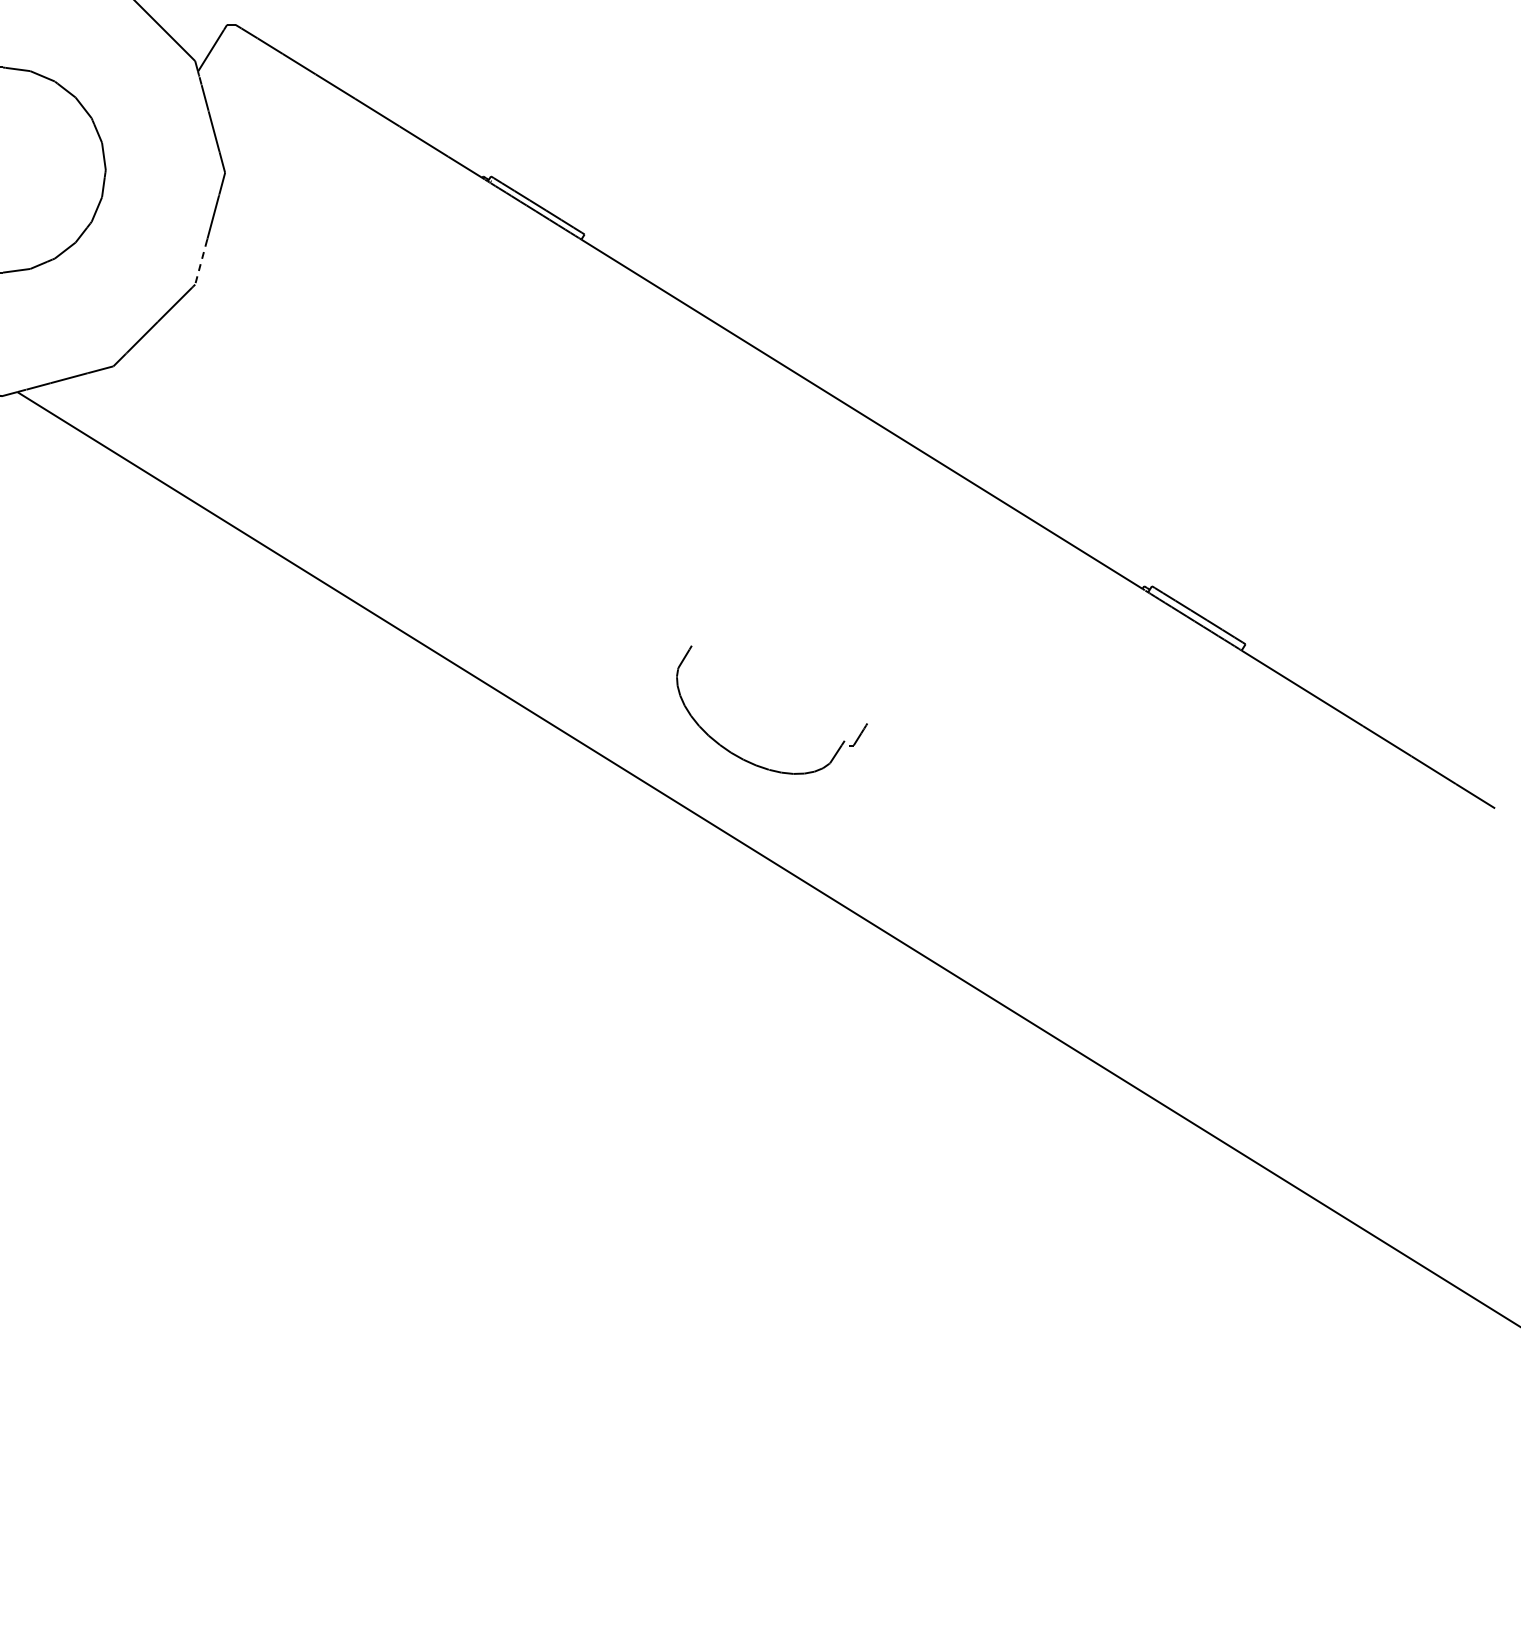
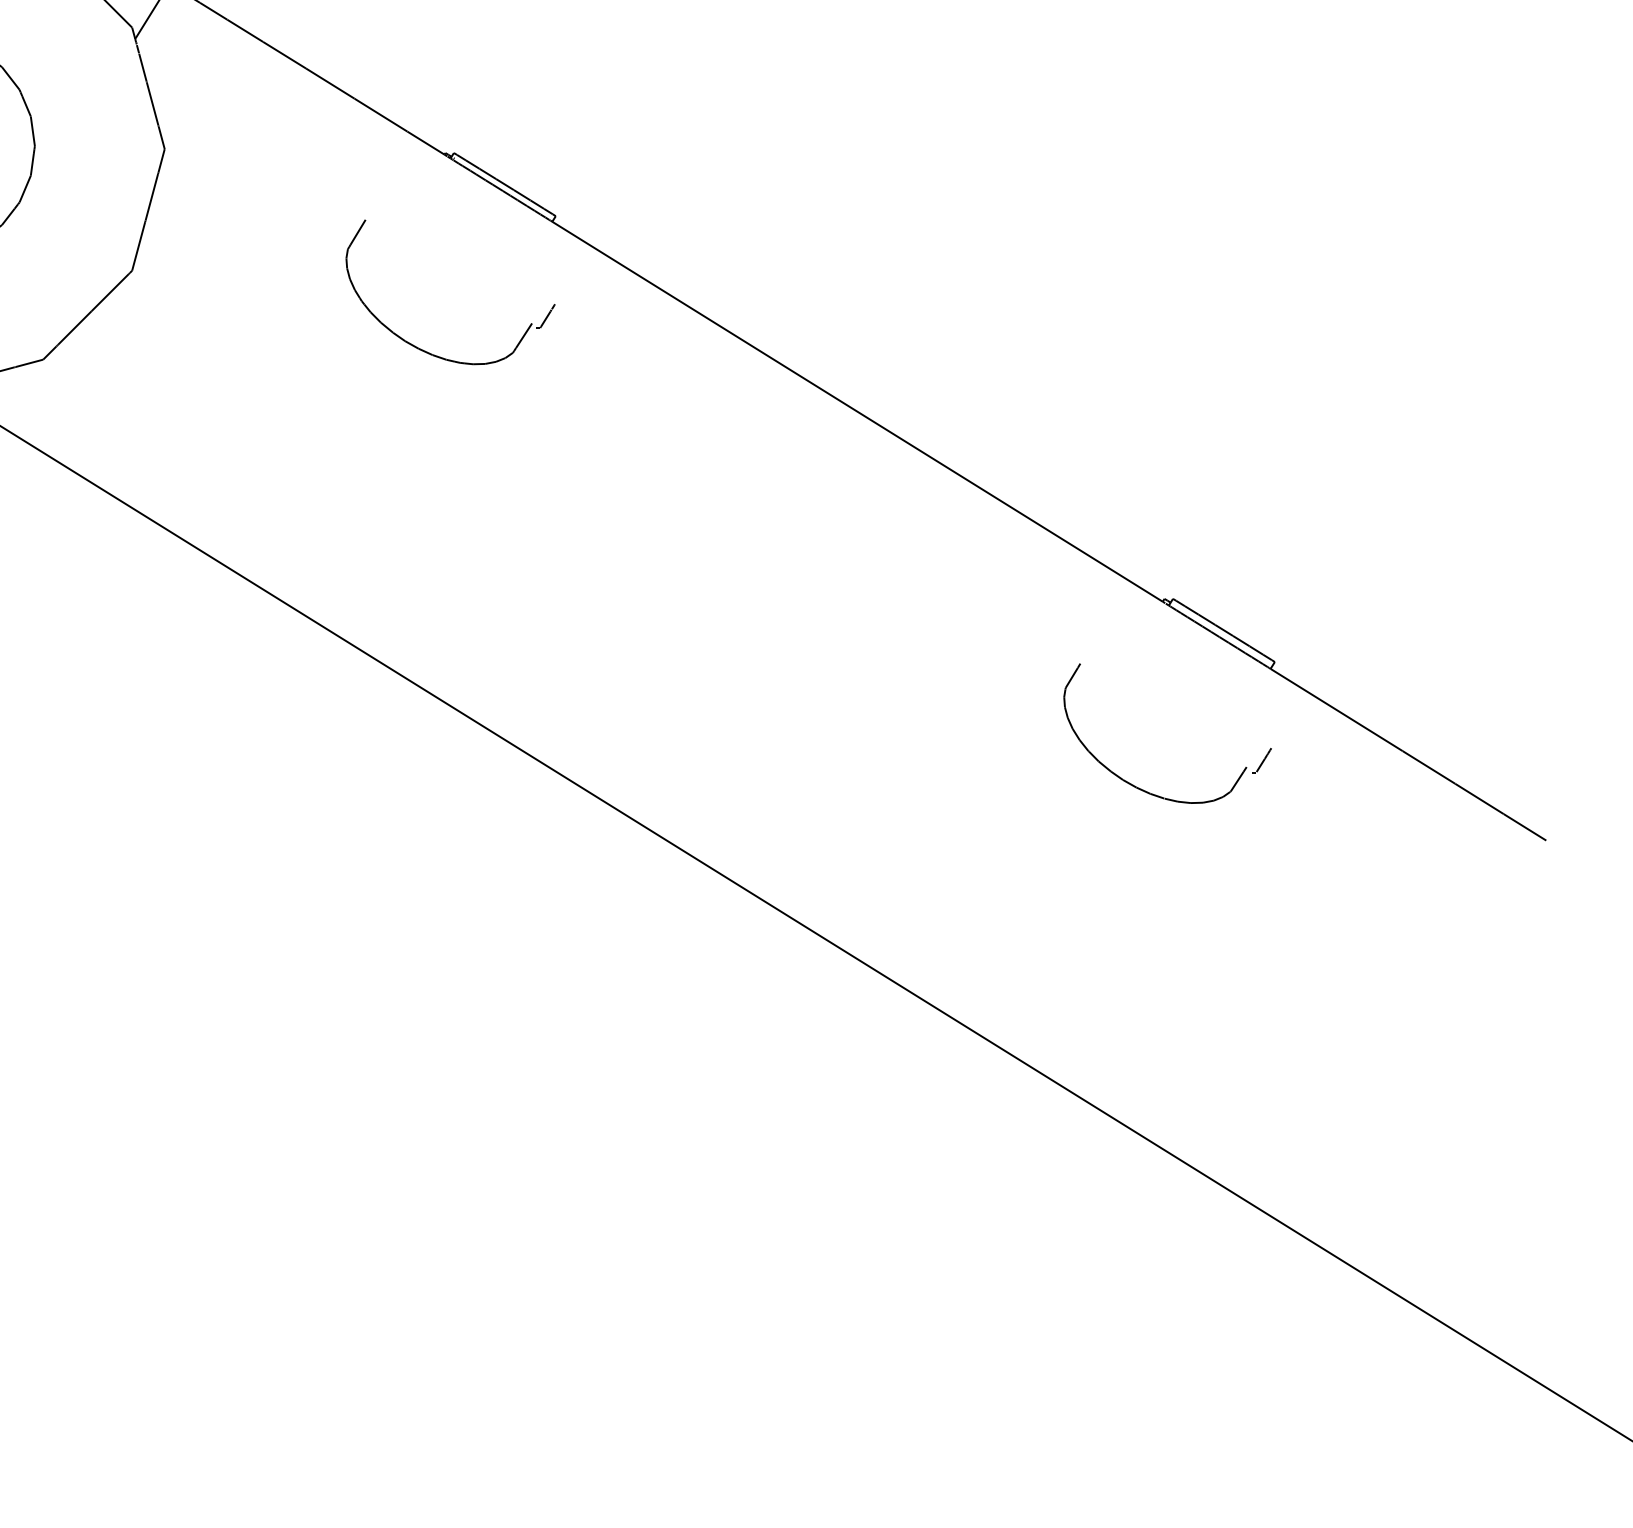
line: (201, 262) -> (138, 246), dashed -> solid
part: (466, 358) -> (427, 351), added
part: (750, 761) -> (1144, 789), moved

